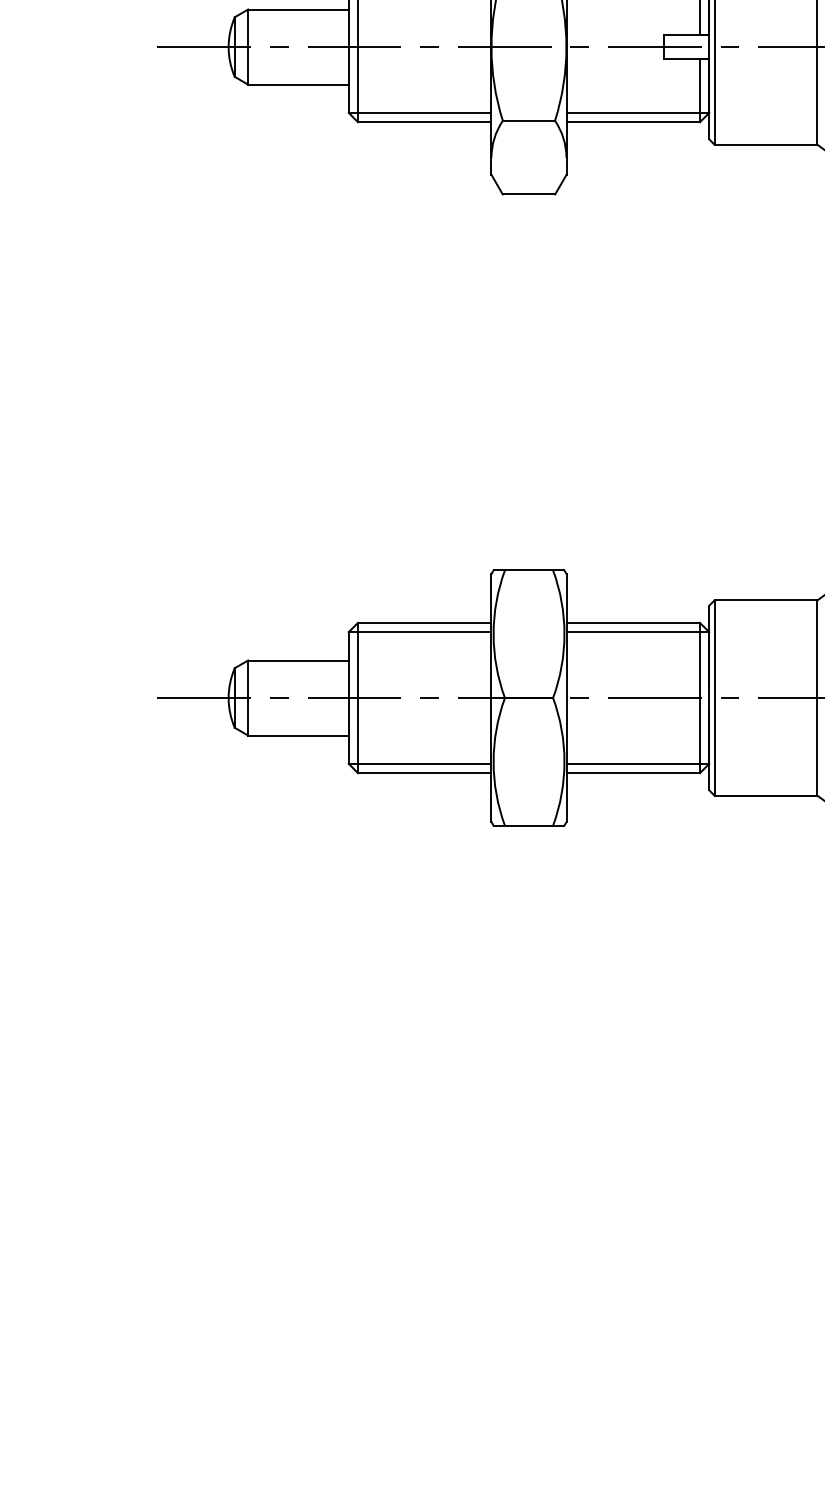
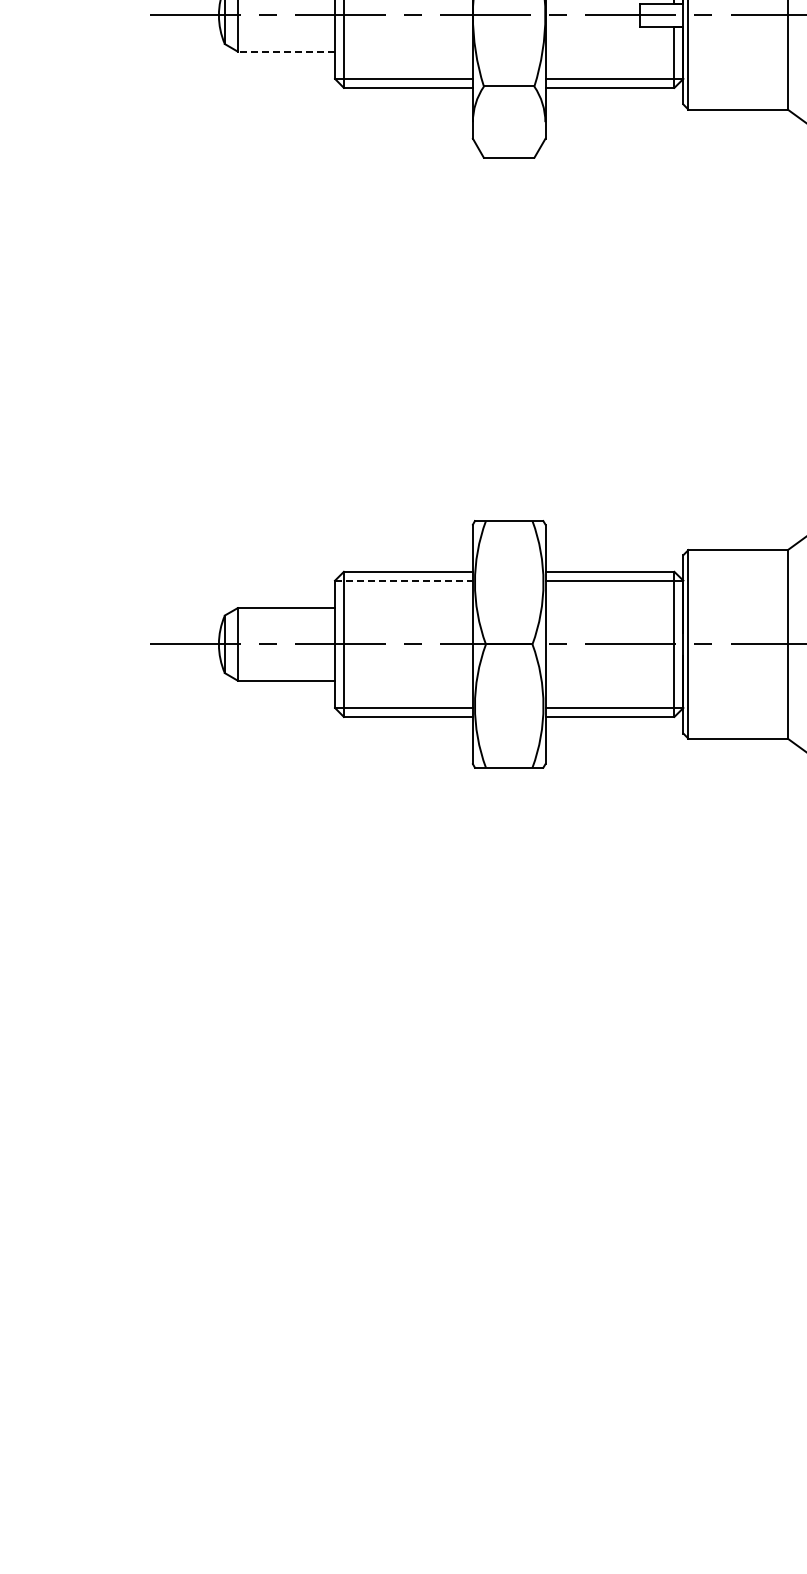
line: (298, 84) -> (286, 51), solid -> dashed
line: (419, 631) -> (403, 580), solid -> dashed

